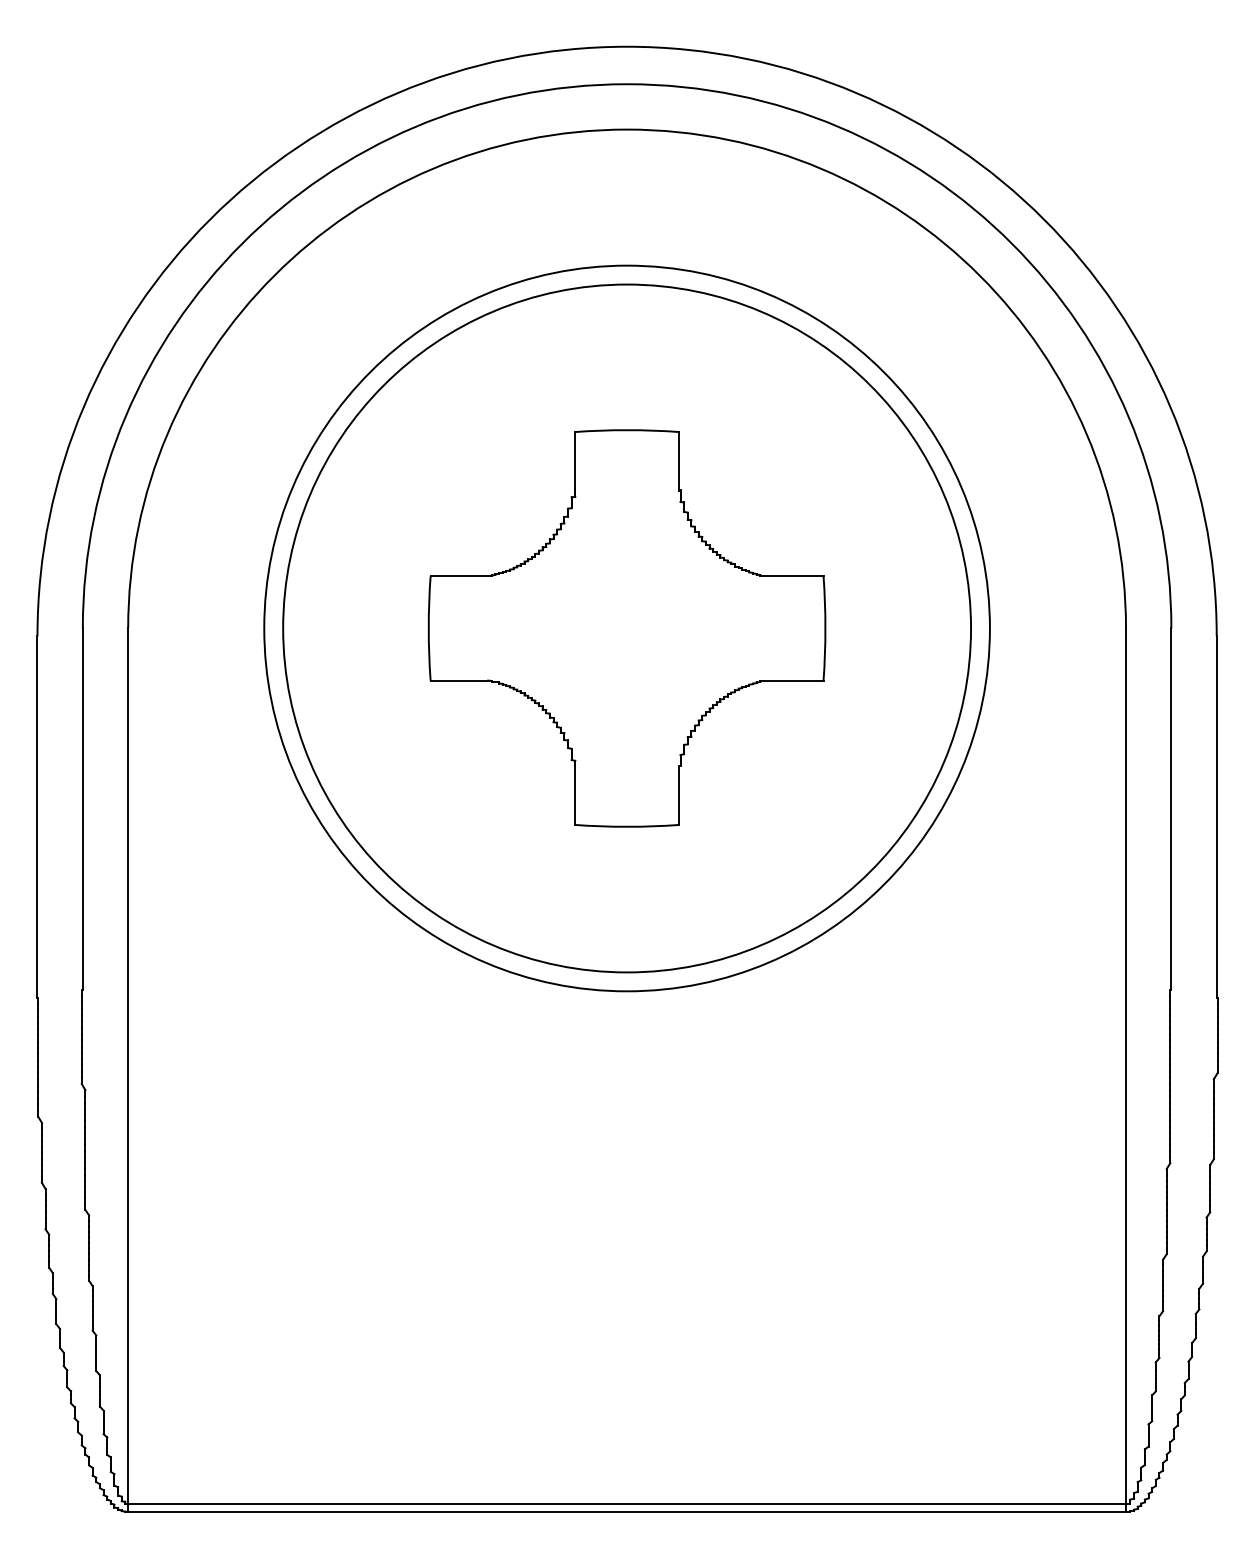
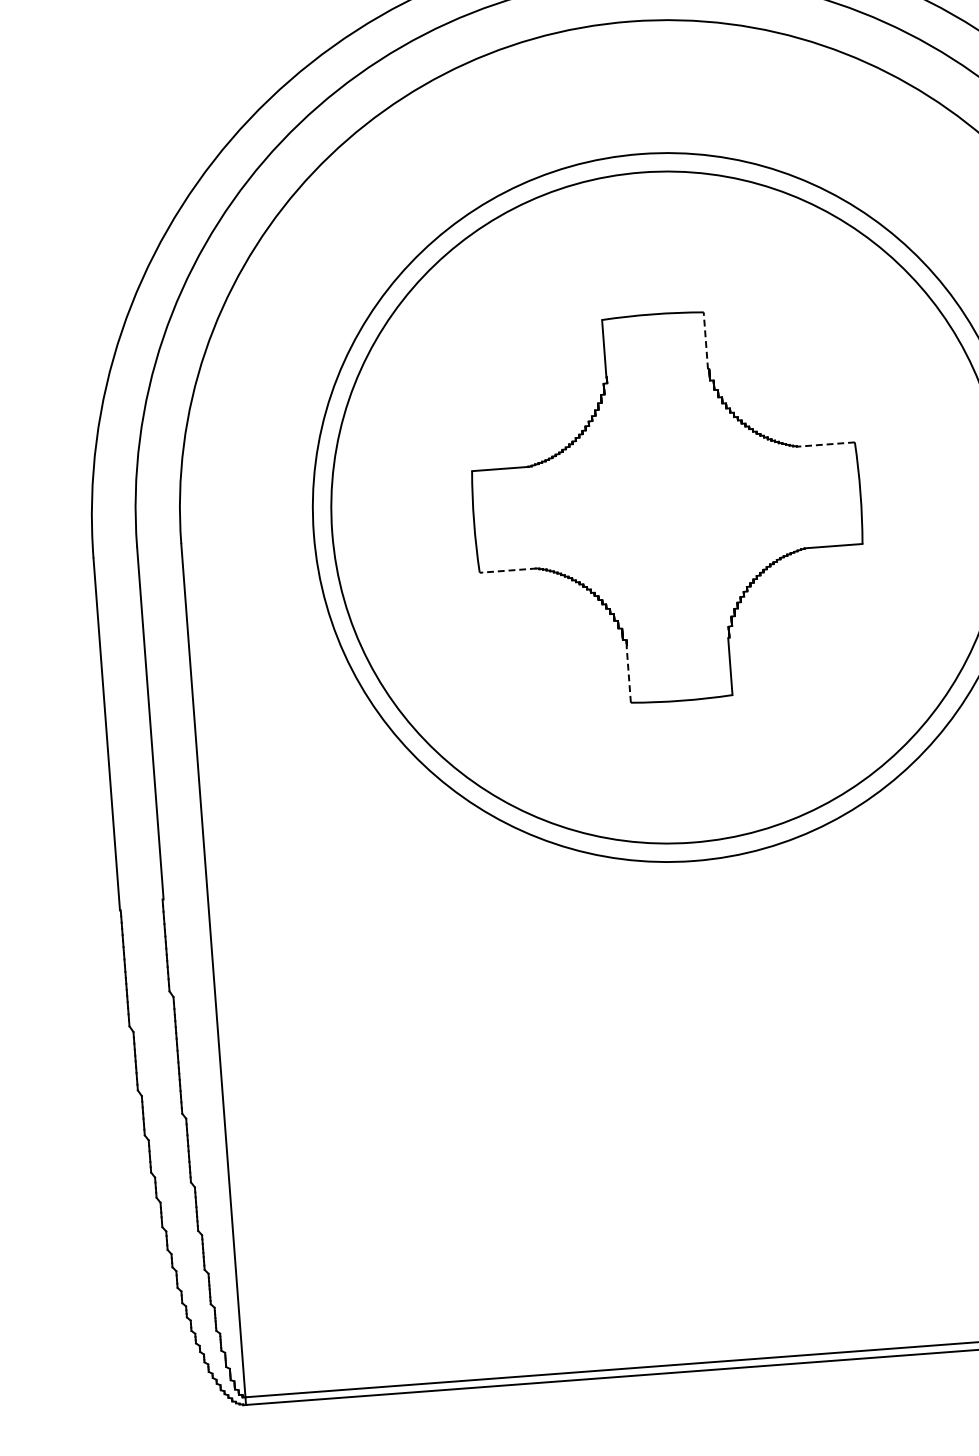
line: (679, 460) -> (706, 340), solid -> dashed
line: (793, 576) -> (825, 444), solid -> dashed
line: (459, 680) -> (507, 570), solid -> dashed
line: (574, 795) -> (628, 674), solid -> dashed

